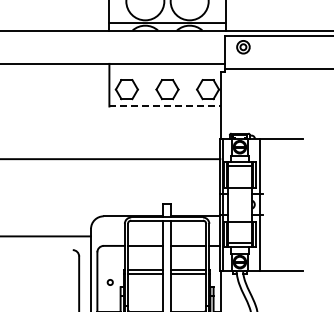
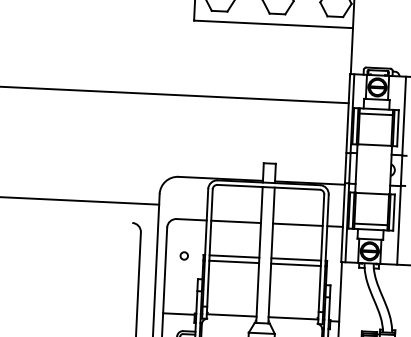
line: (165, 106) -> (274, 24), dashed -> solid
circle: (109, 282) -> (183, 255), moved

